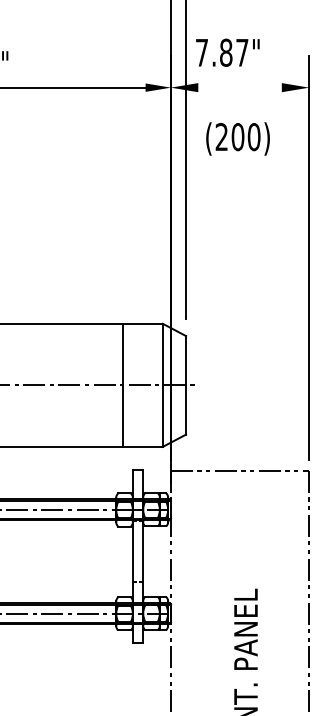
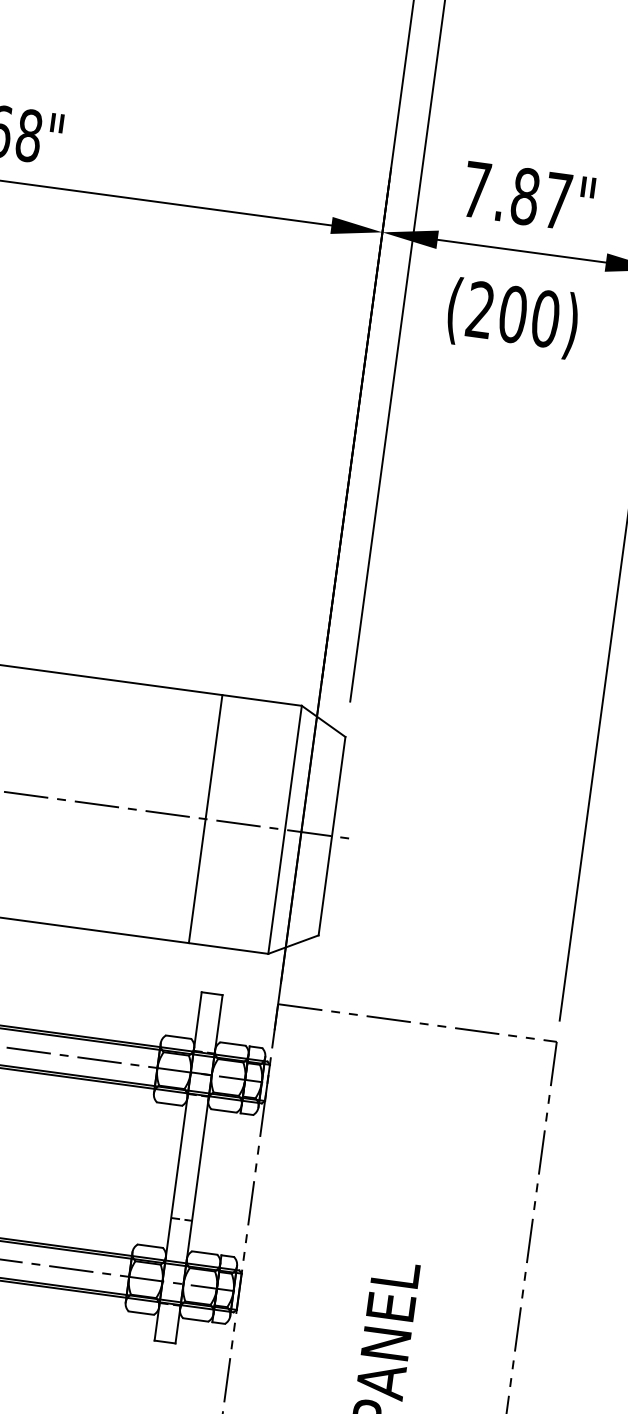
text: (227, 52) -> (528, 196), moved
line: (239, 87) -> (520, 250), added
text: (237, 138) -> (511, 317), moved

